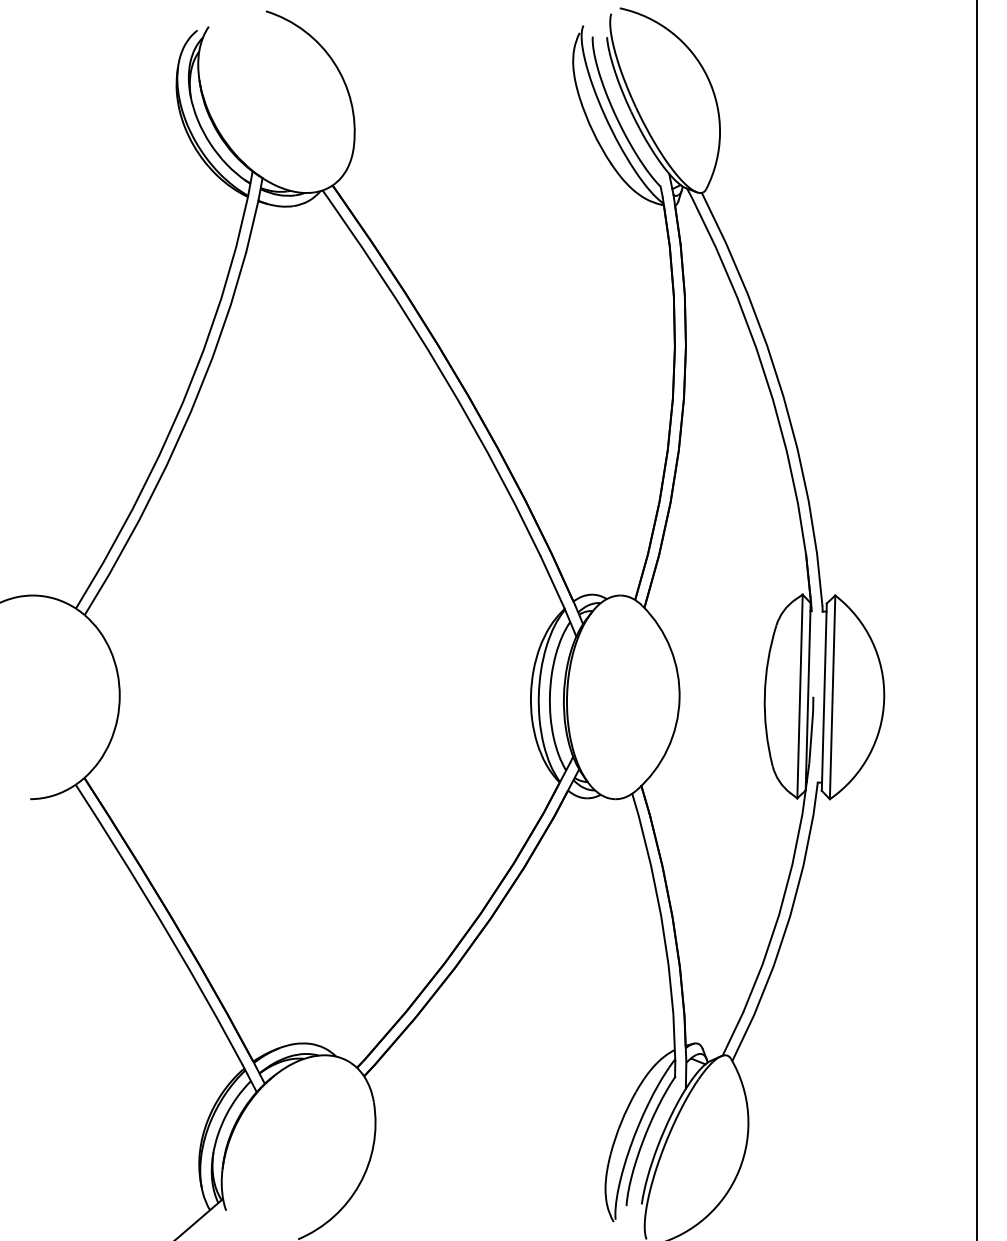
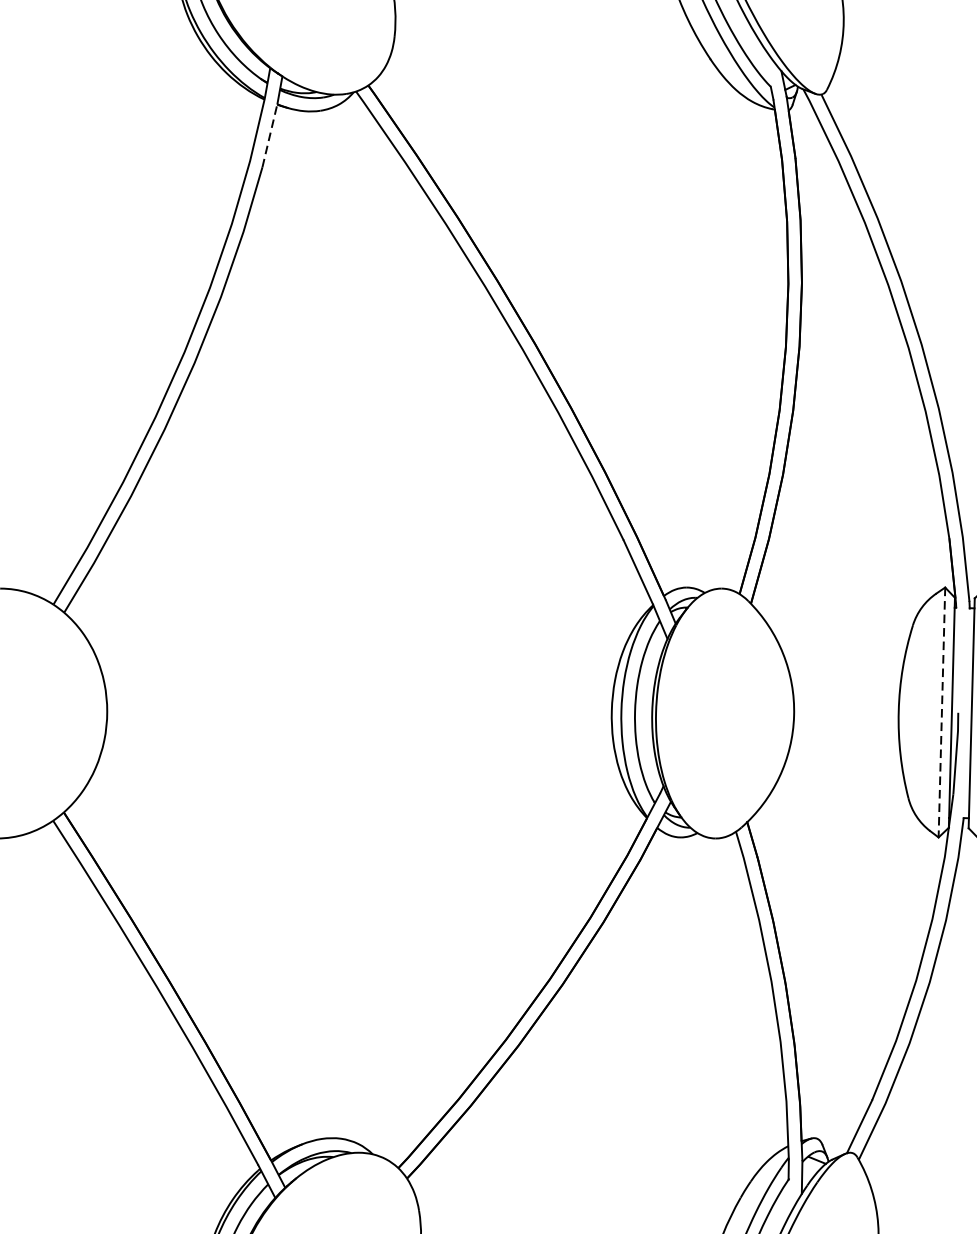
line: (252, 226) -> (270, 135), solid -> dashed
line: (800, 696) -> (942, 712), solid -> dashed

